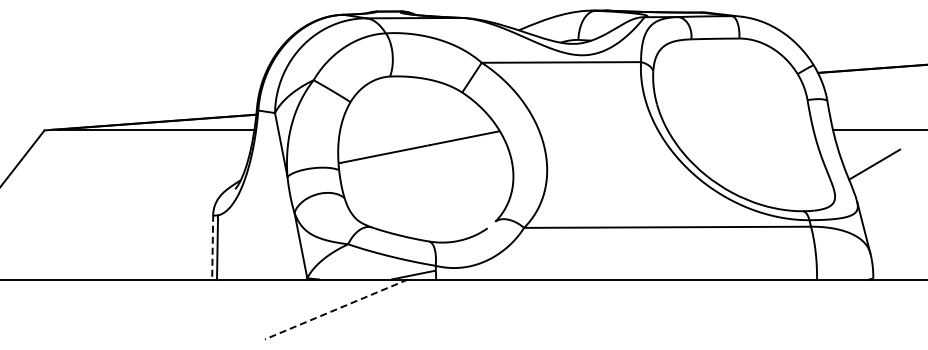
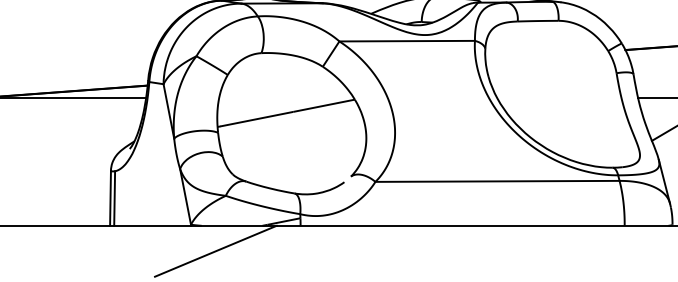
line: (212, 247) -> (110, 198), dashed -> solid
line: (336, 309) -> (215, 251), dashed -> solid

